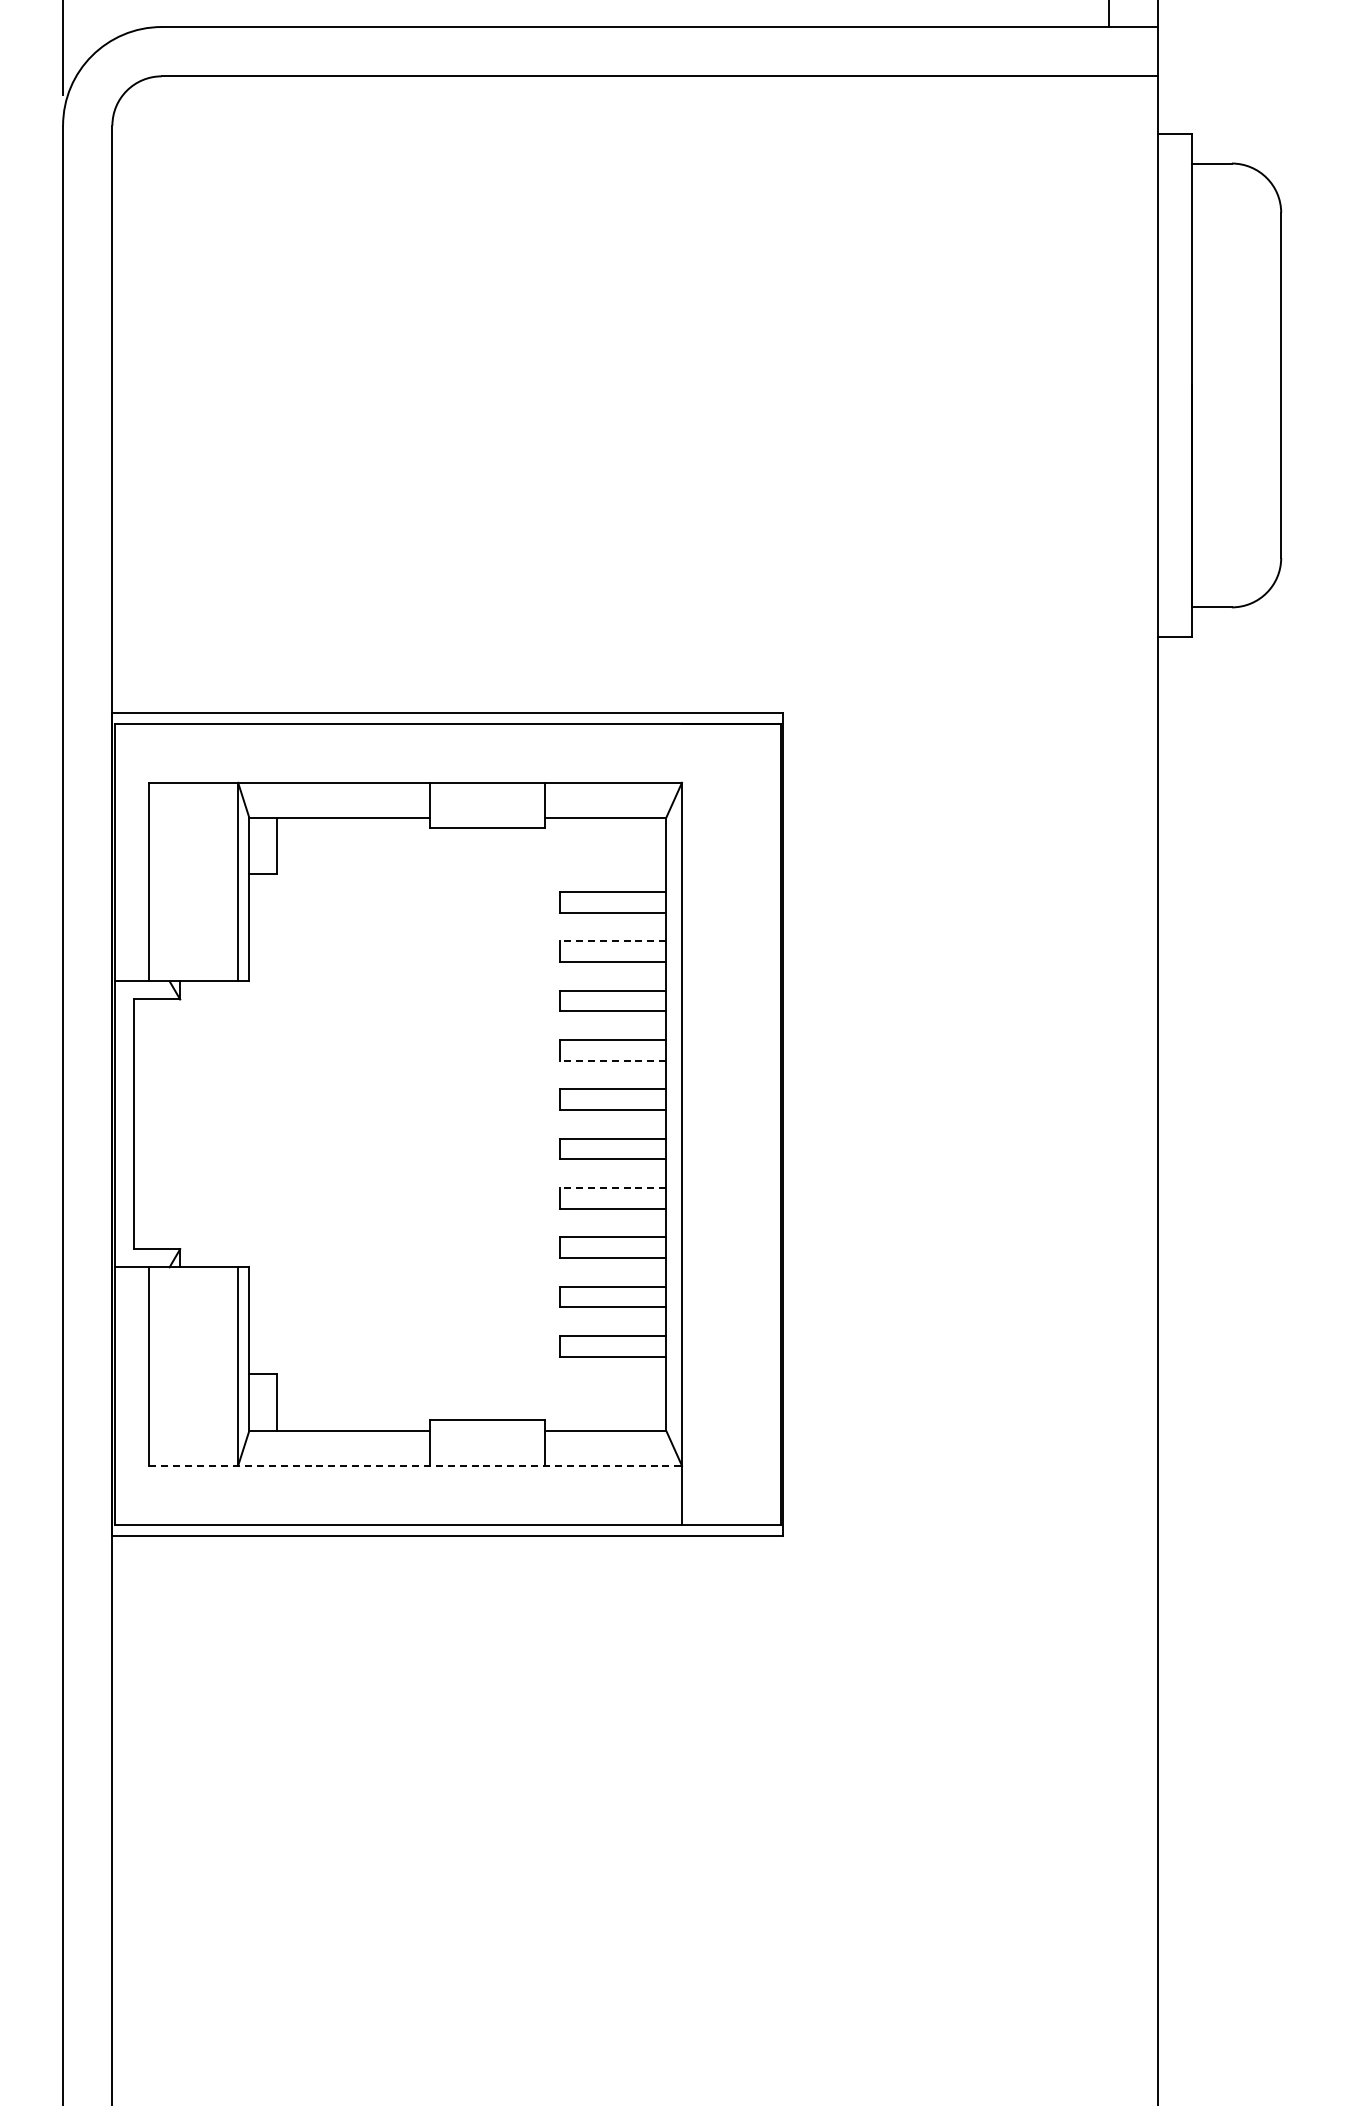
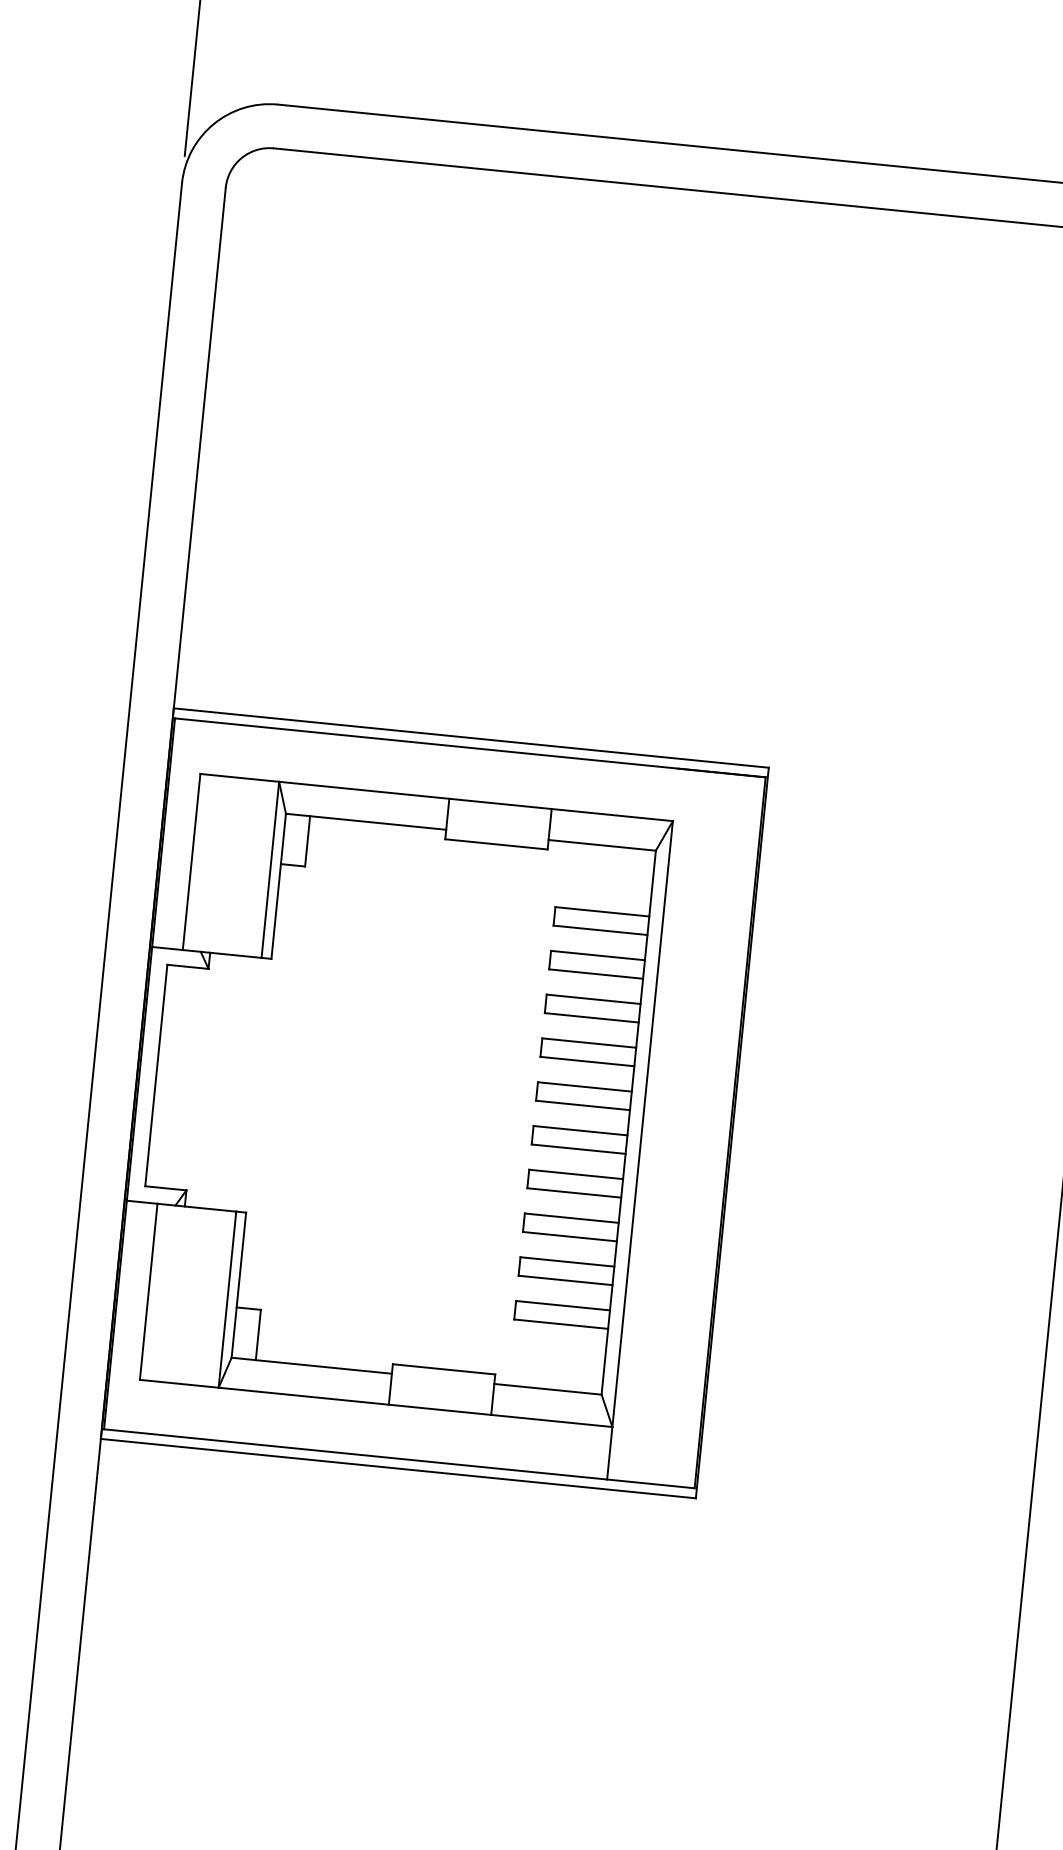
line: (613, 941) -> (598, 955), dashed -> solid
line: (613, 1060) -> (587, 1061), dashed -> solid
line: (613, 1187) -> (576, 1174), dashed -> solid
line: (416, 1465) -> (376, 1403), dashed -> solid

